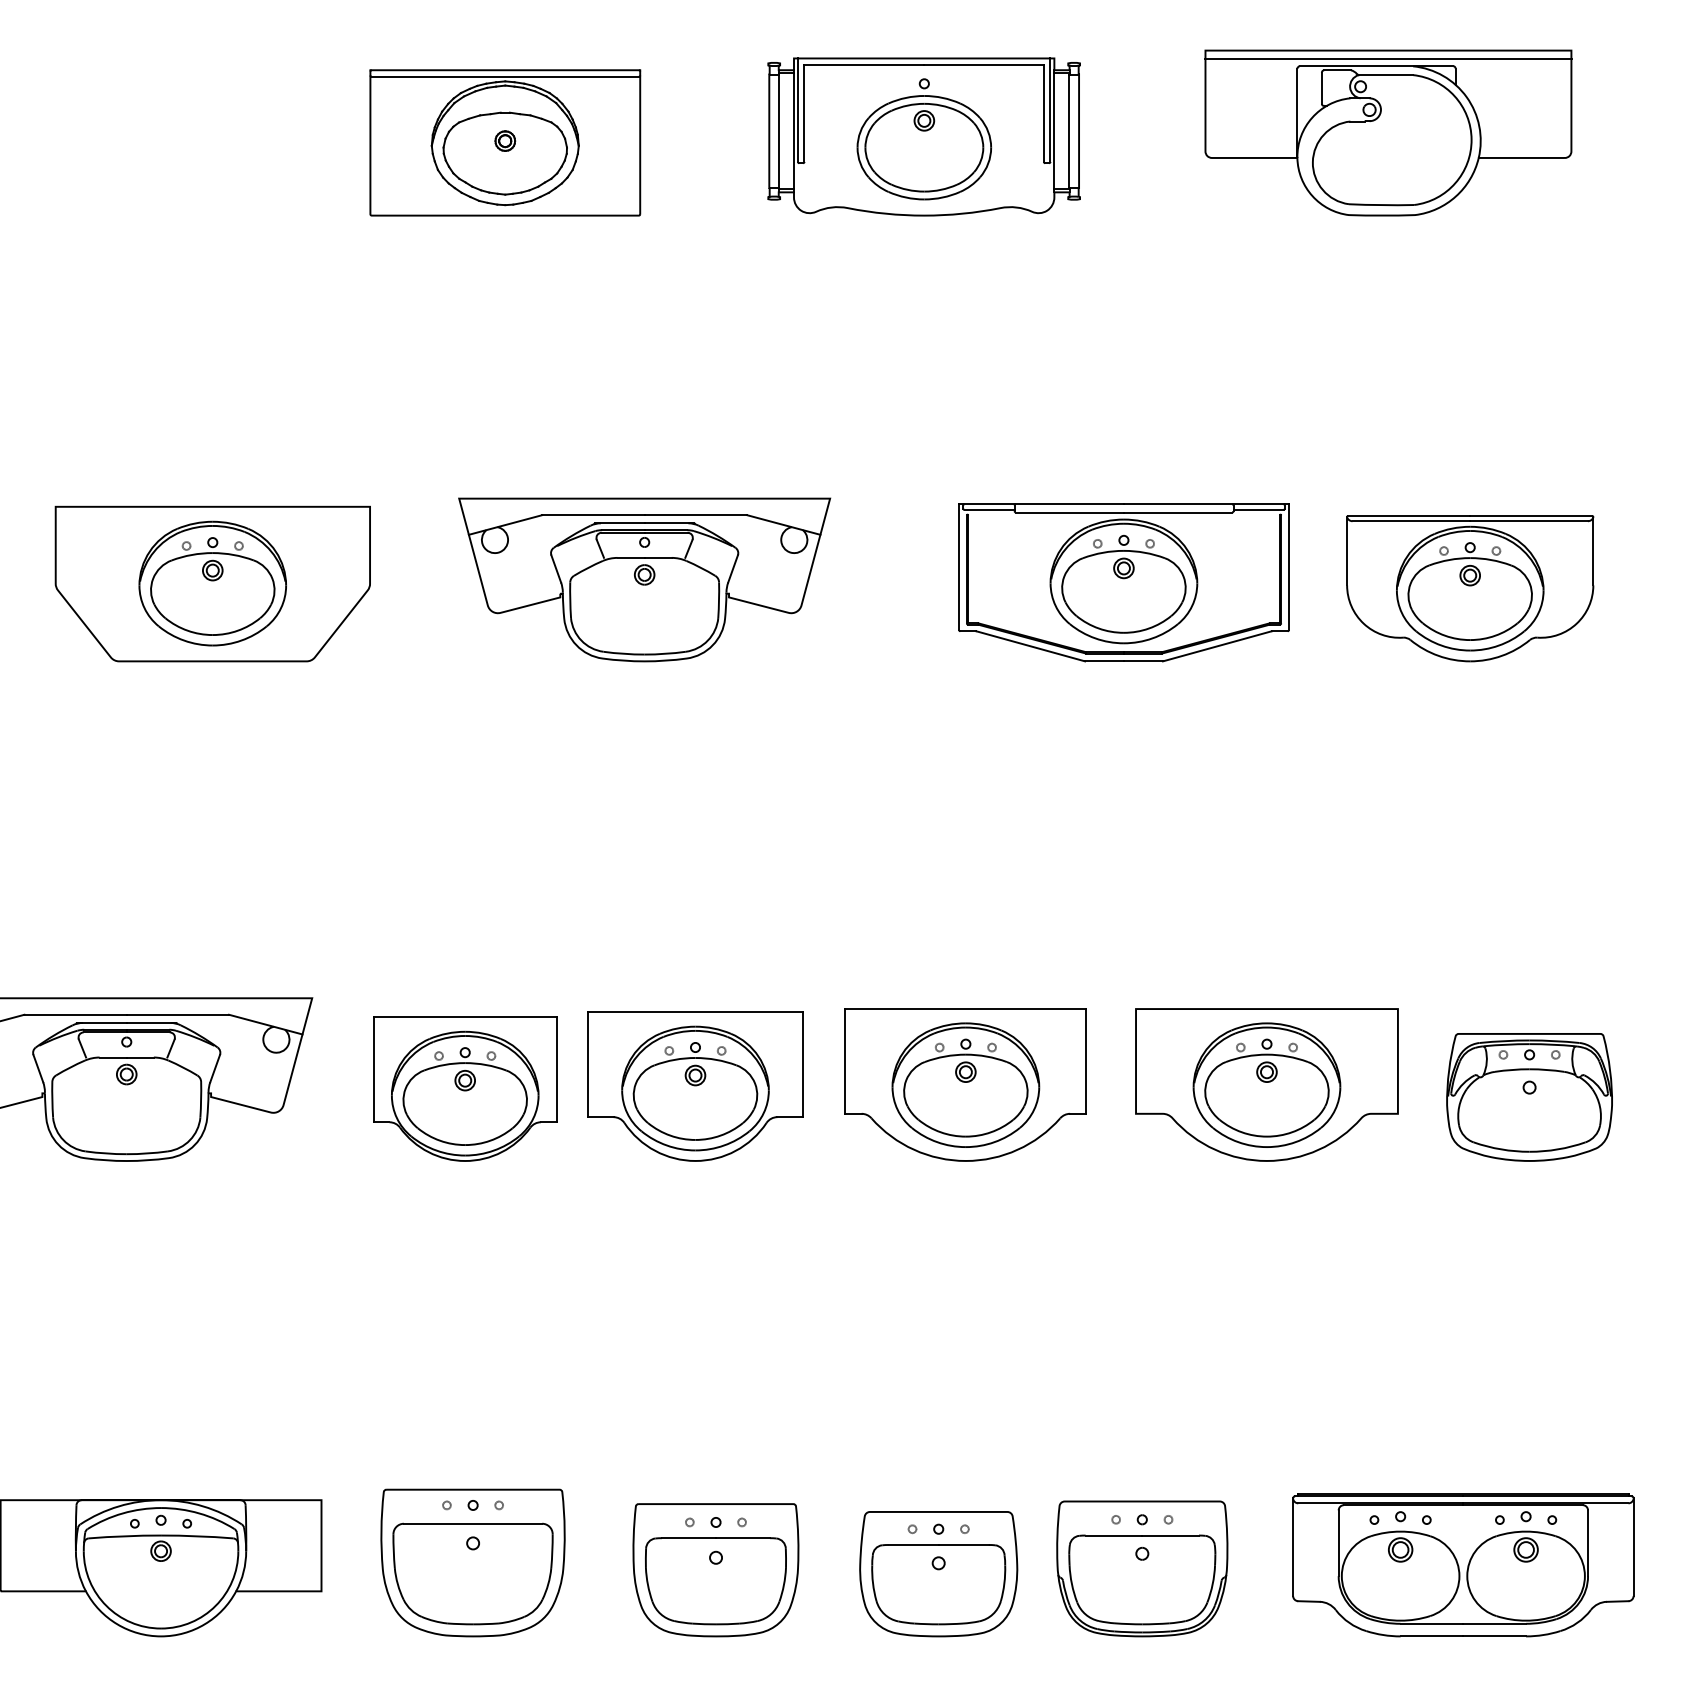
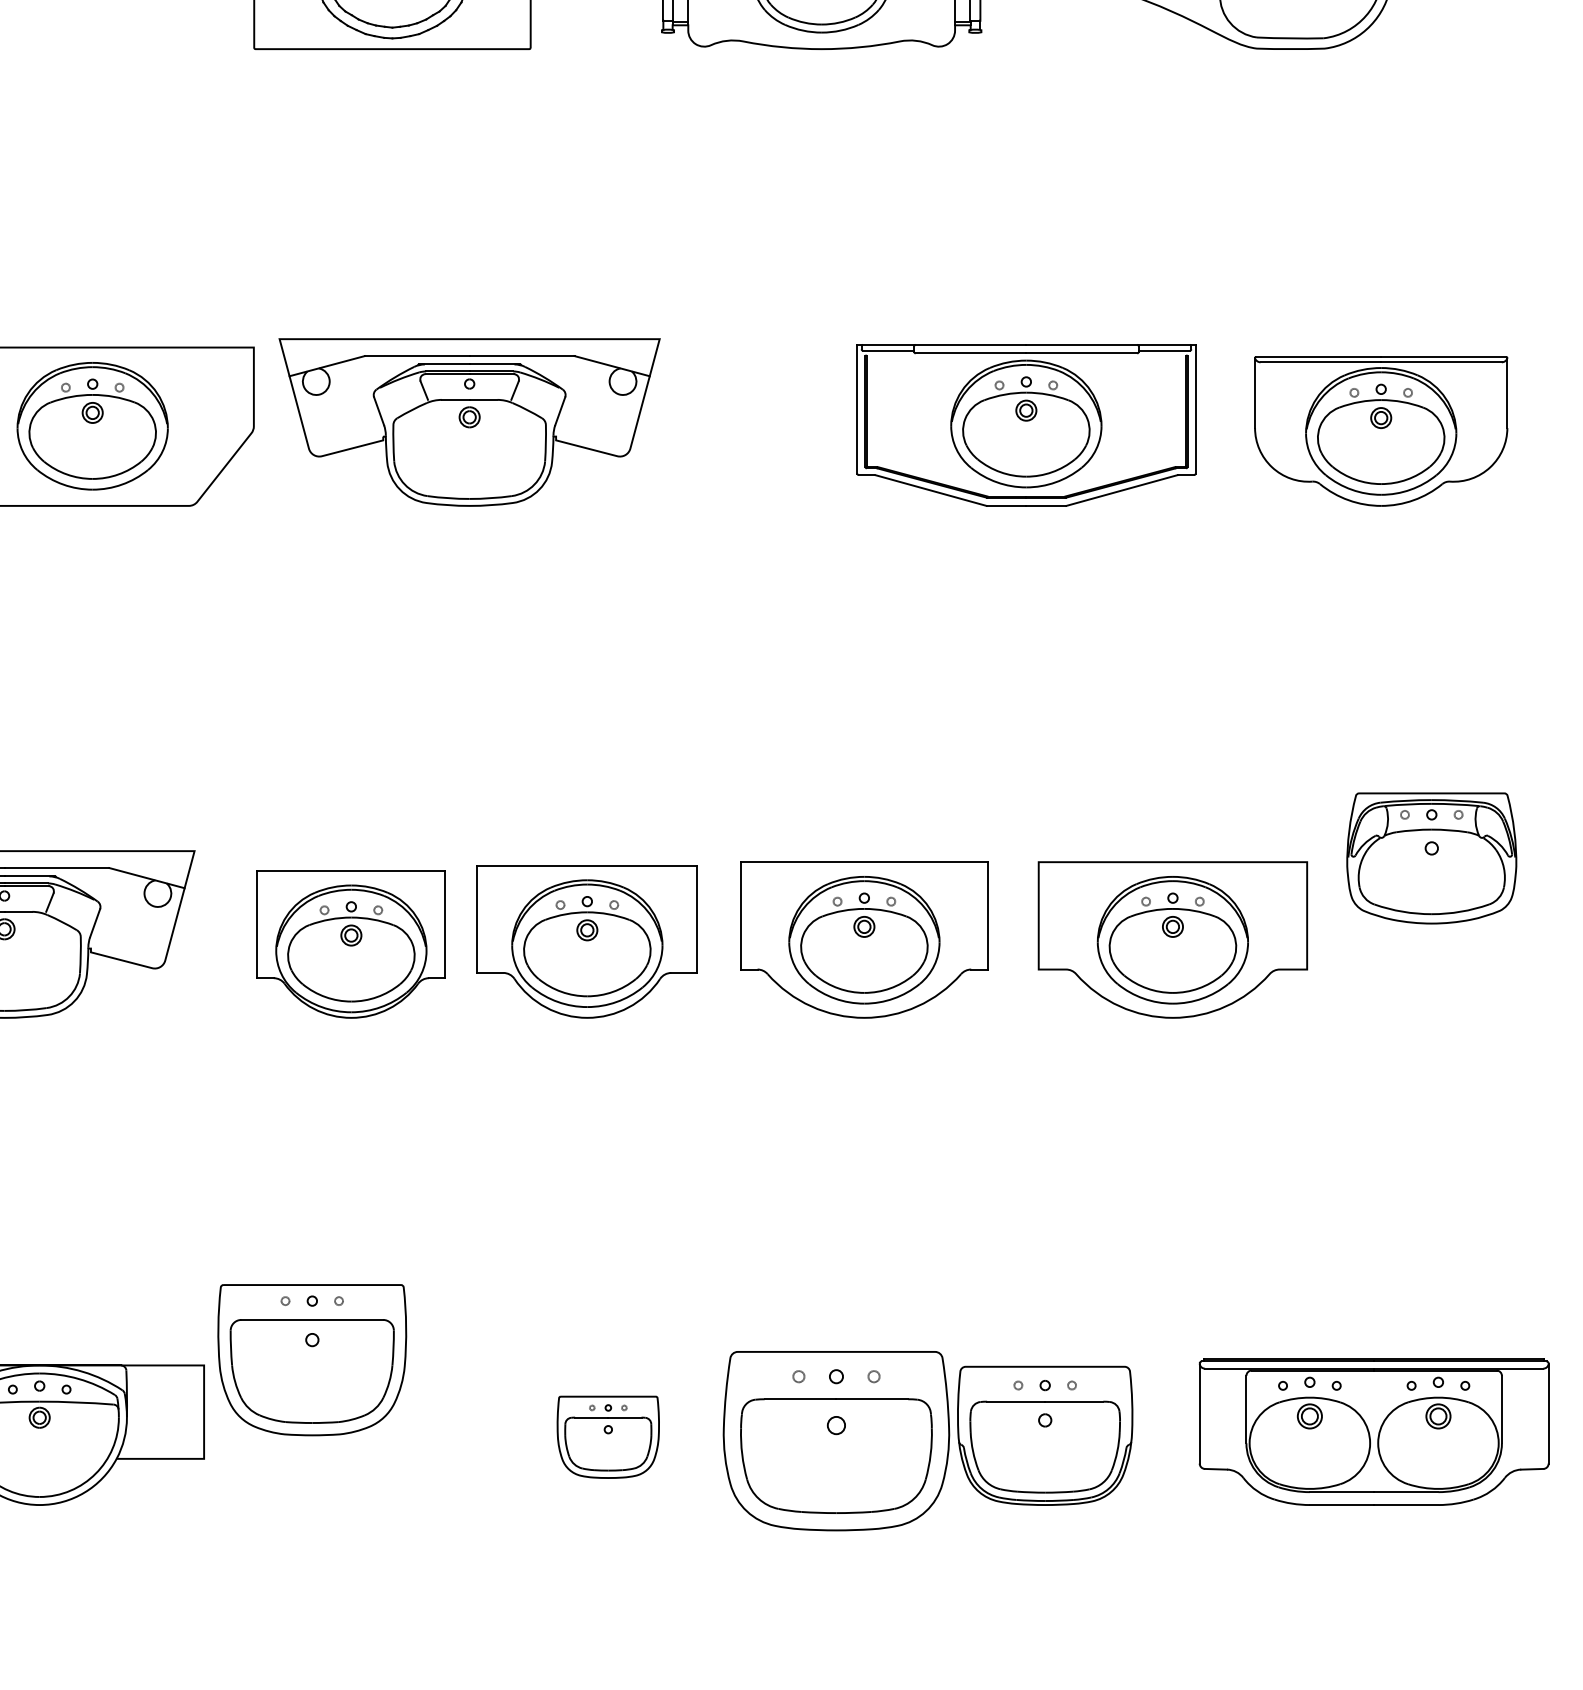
part: (644, 579) -> (469, 422), moved
part: (1529, 1097) -> (1431, 858), moved
part: (472, 1562) -> (311, 1359), moved
part: (715, 1570) -> (607, 1437), size x0.6
part: (938, 1574) -> (836, 1441), size x1.4

